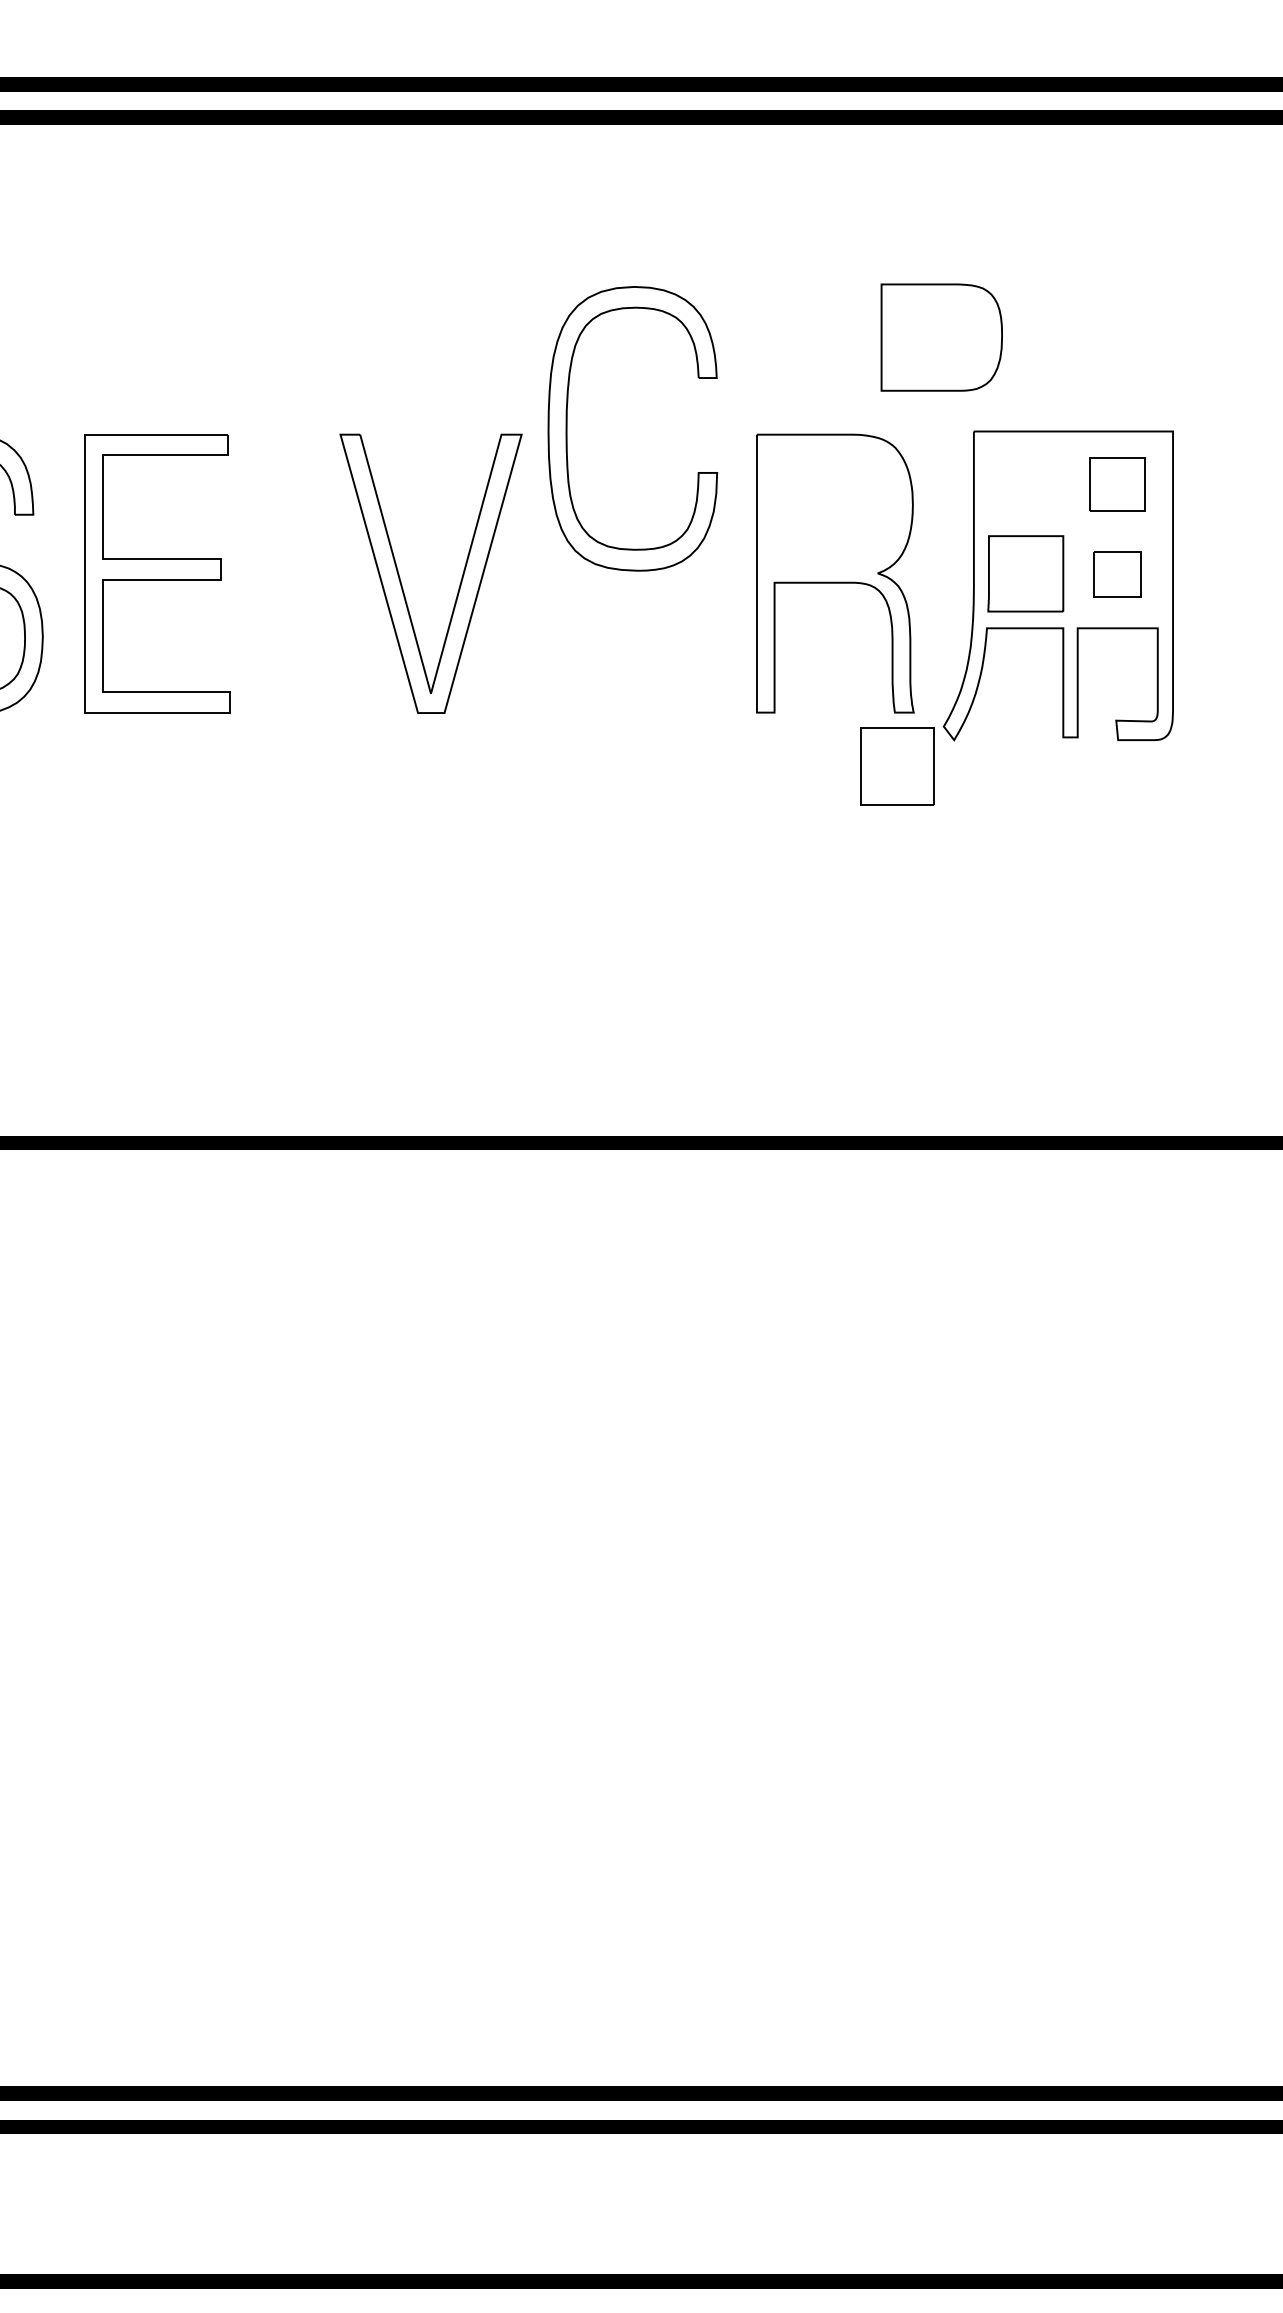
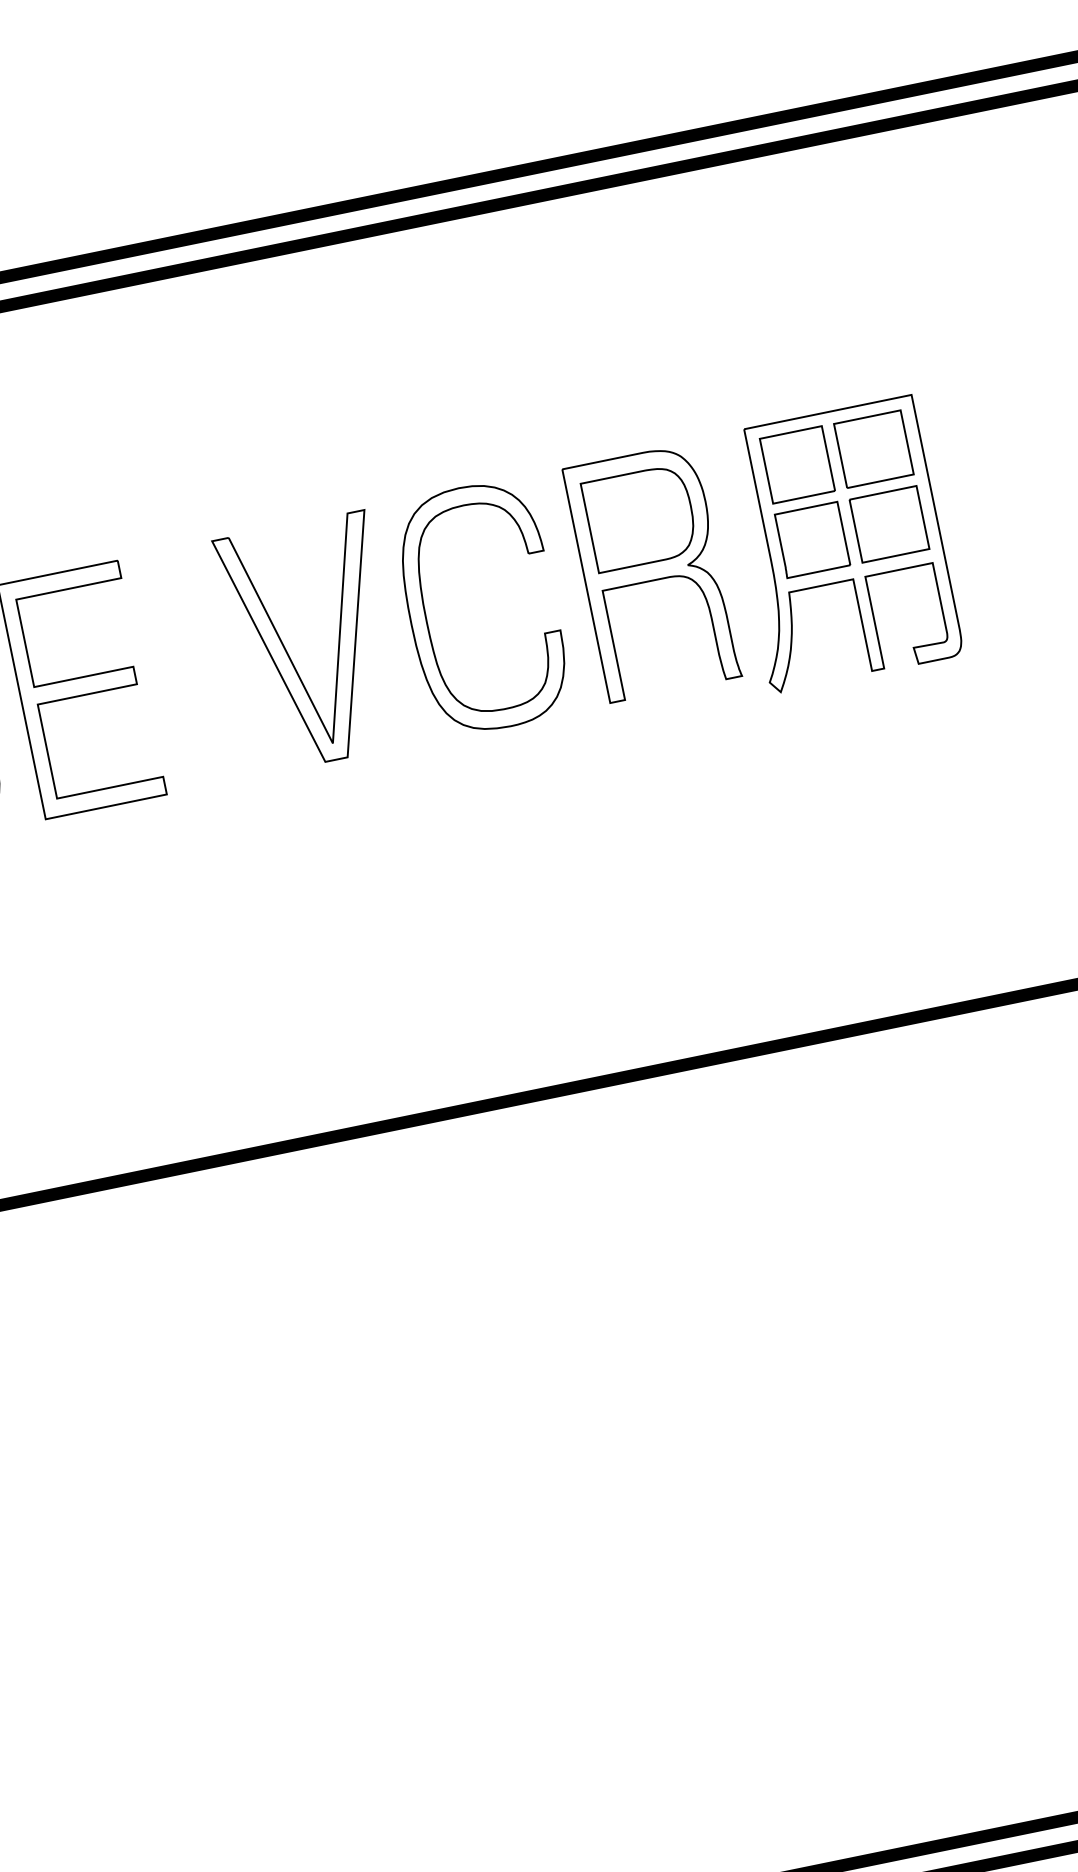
part: (941, 337) -> (640, 518), moved
part: (567, 428) -> (426, 618), moved
part: (1117, 484) -> (874, 449), size x1.43
part: (1117, 574) -> (889, 524), size x1.67
part: (897, 766) -> (797, 464), moved

